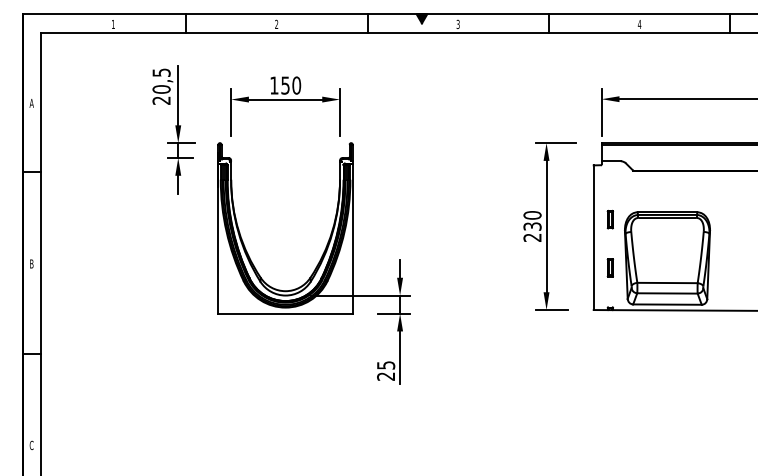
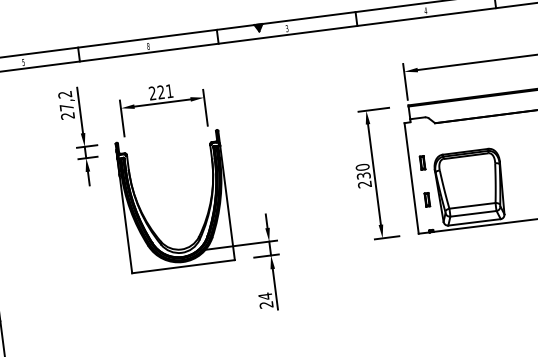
text: (112, 24) -> (22, 62), 1 -> 5
text: (276, 24) -> (148, 46), 2 -> 8
text: (161, 80) -> (65, 100), 20,5 -> 27,2
text: (285, 85) -> (161, 92), 150 -> 221
text: (386, 365) -> (265, 296), 25 -> 24

